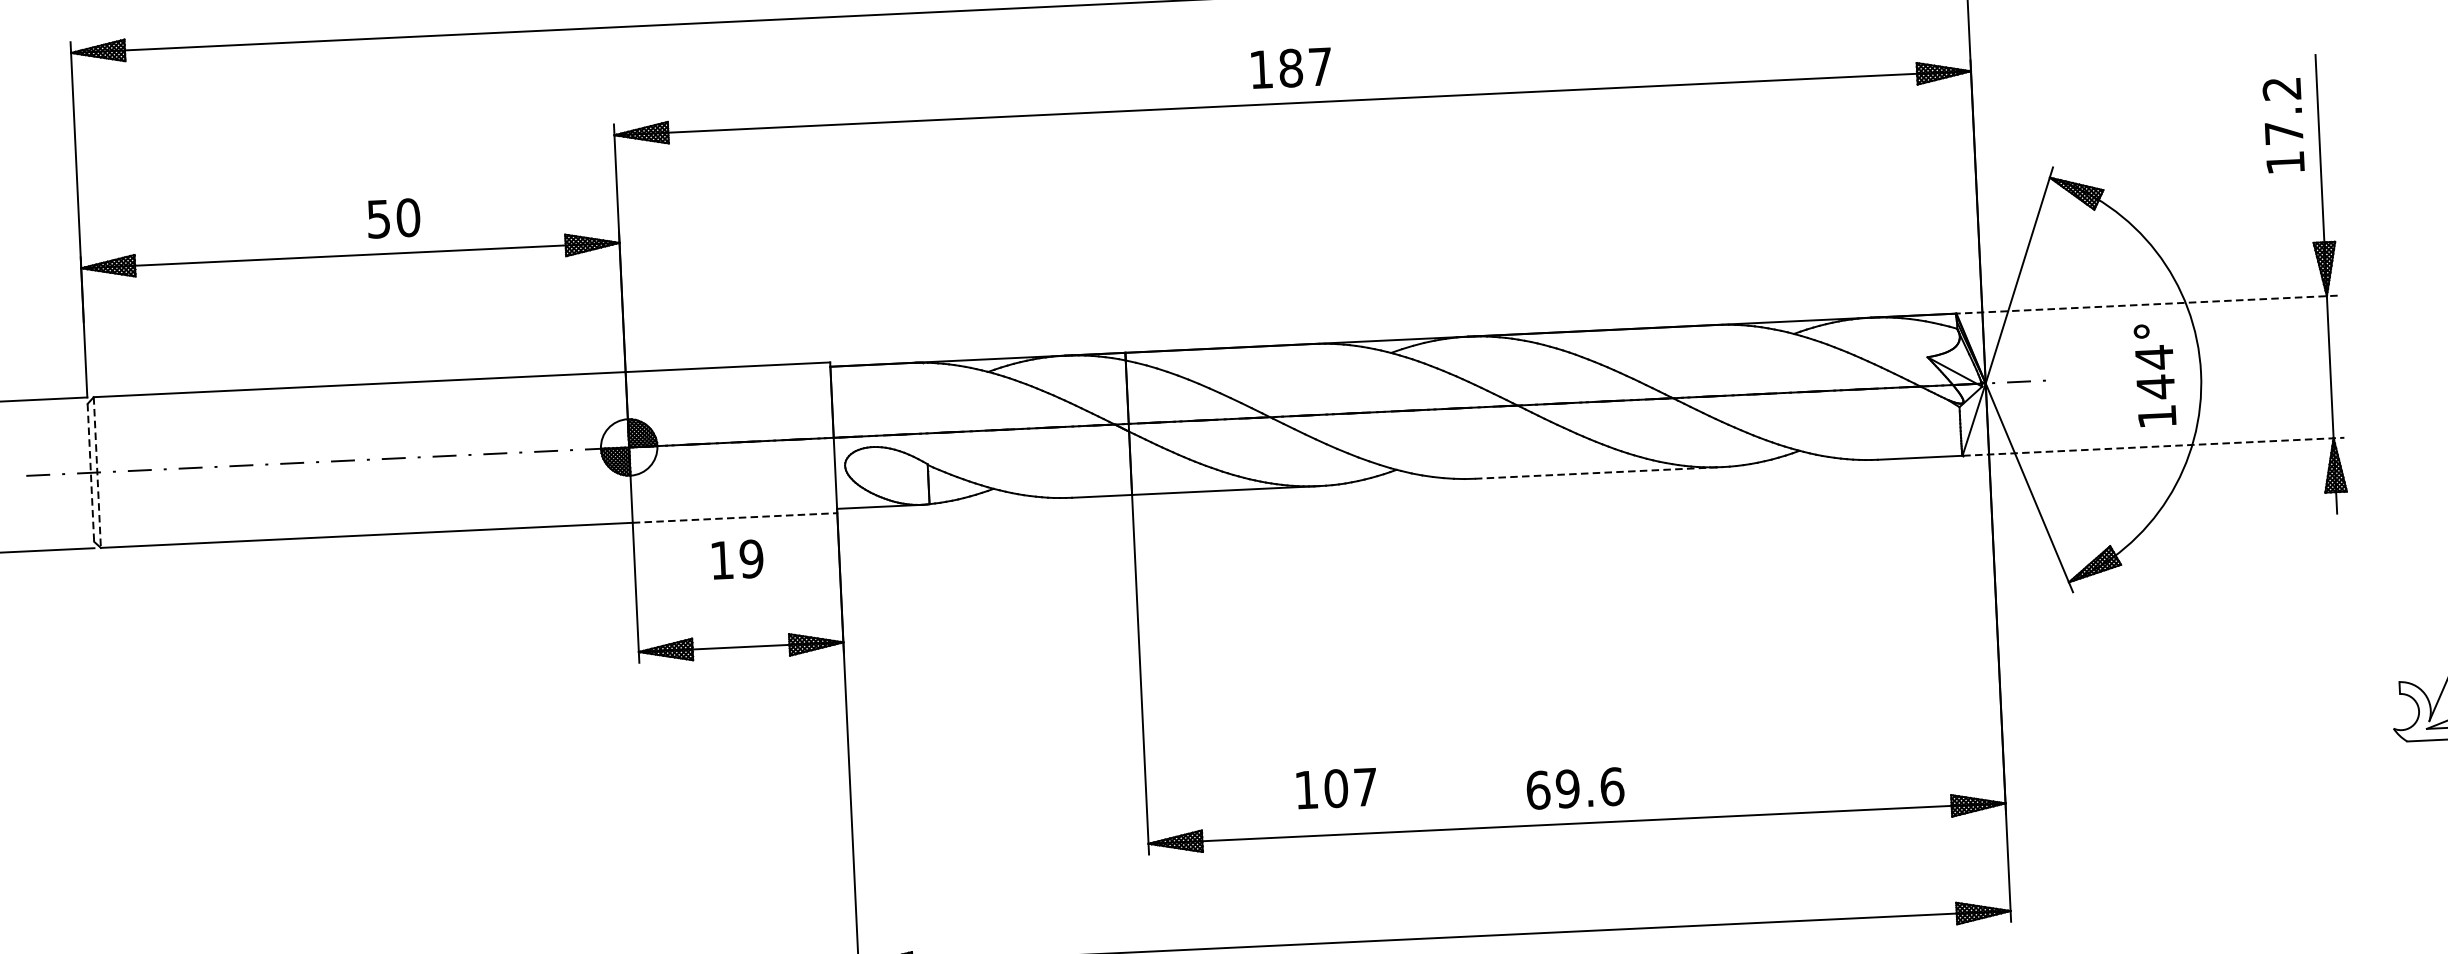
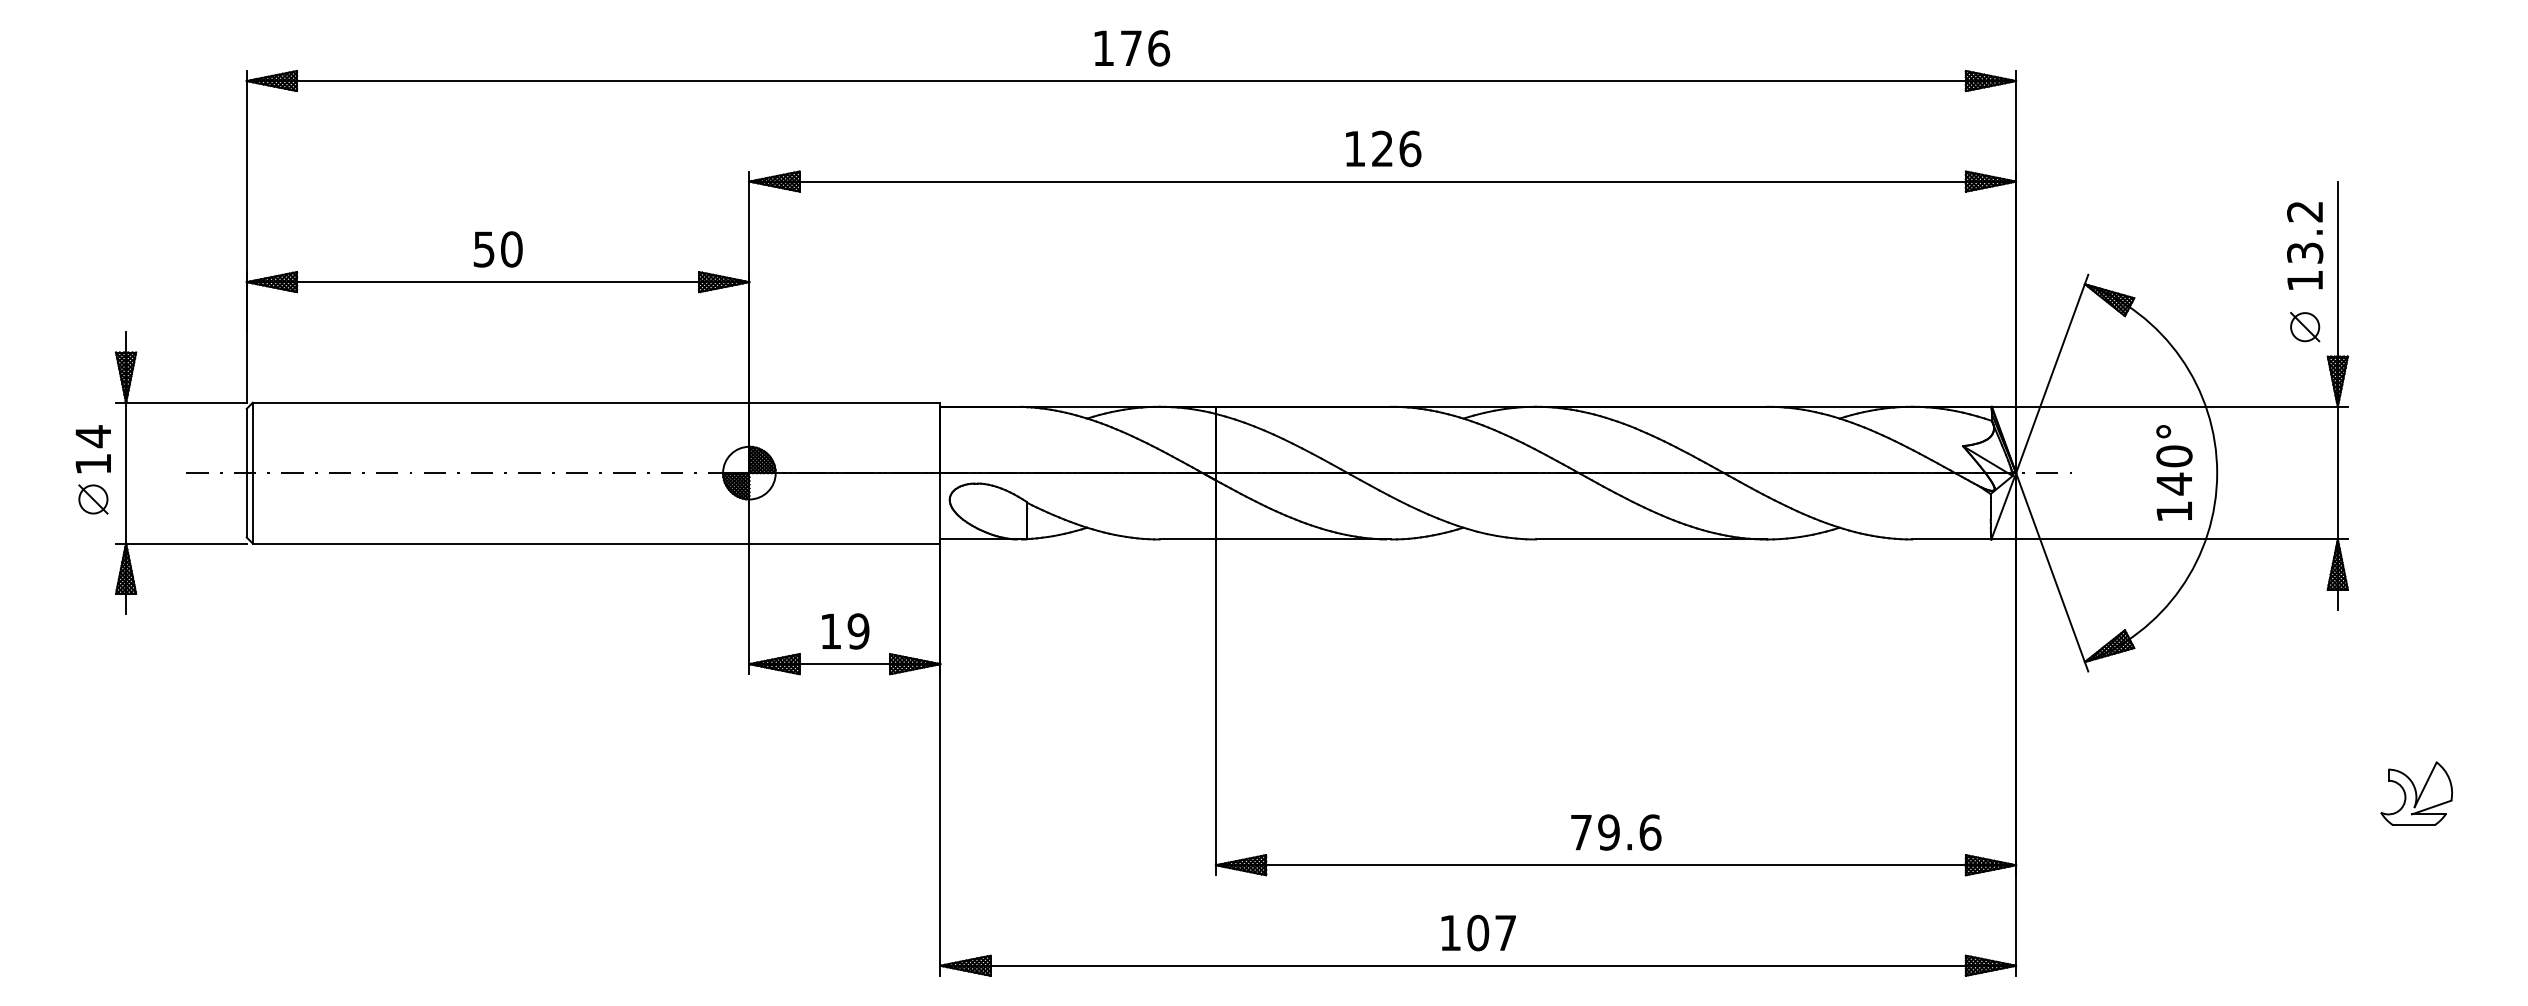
text: (1305, 67) -> (1396, 148), 187 -> 126
text: (2284, 132) -> (2305, 252), 17.2 -> 13.2
part: (2288, 212) -> (2305, 327), added
text: (393, 218) -> (497, 249), moved
line: (2146, 304) -> (2169, 406), dashed -> solid
text: (2154, 357) -> (2174, 456), 144° -> 140°
line: (2153, 446) -> (2169, 539), dashed -> solid
line: (97, 472) -> (252, 473), dashed -> solid
line: (1598, 472) -> (1651, 539), dashed -> solid
line: (90, 473) -> (246, 473), dashed -> solid
line: (734, 517) -> (844, 543), dashed -> solid
text: (737, 559) -> (845, 631), moved
text: (1336, 787) -> (1478, 932), moved
text: (1538, 790) -> (1581, 832), 69.6 -> 79.6

